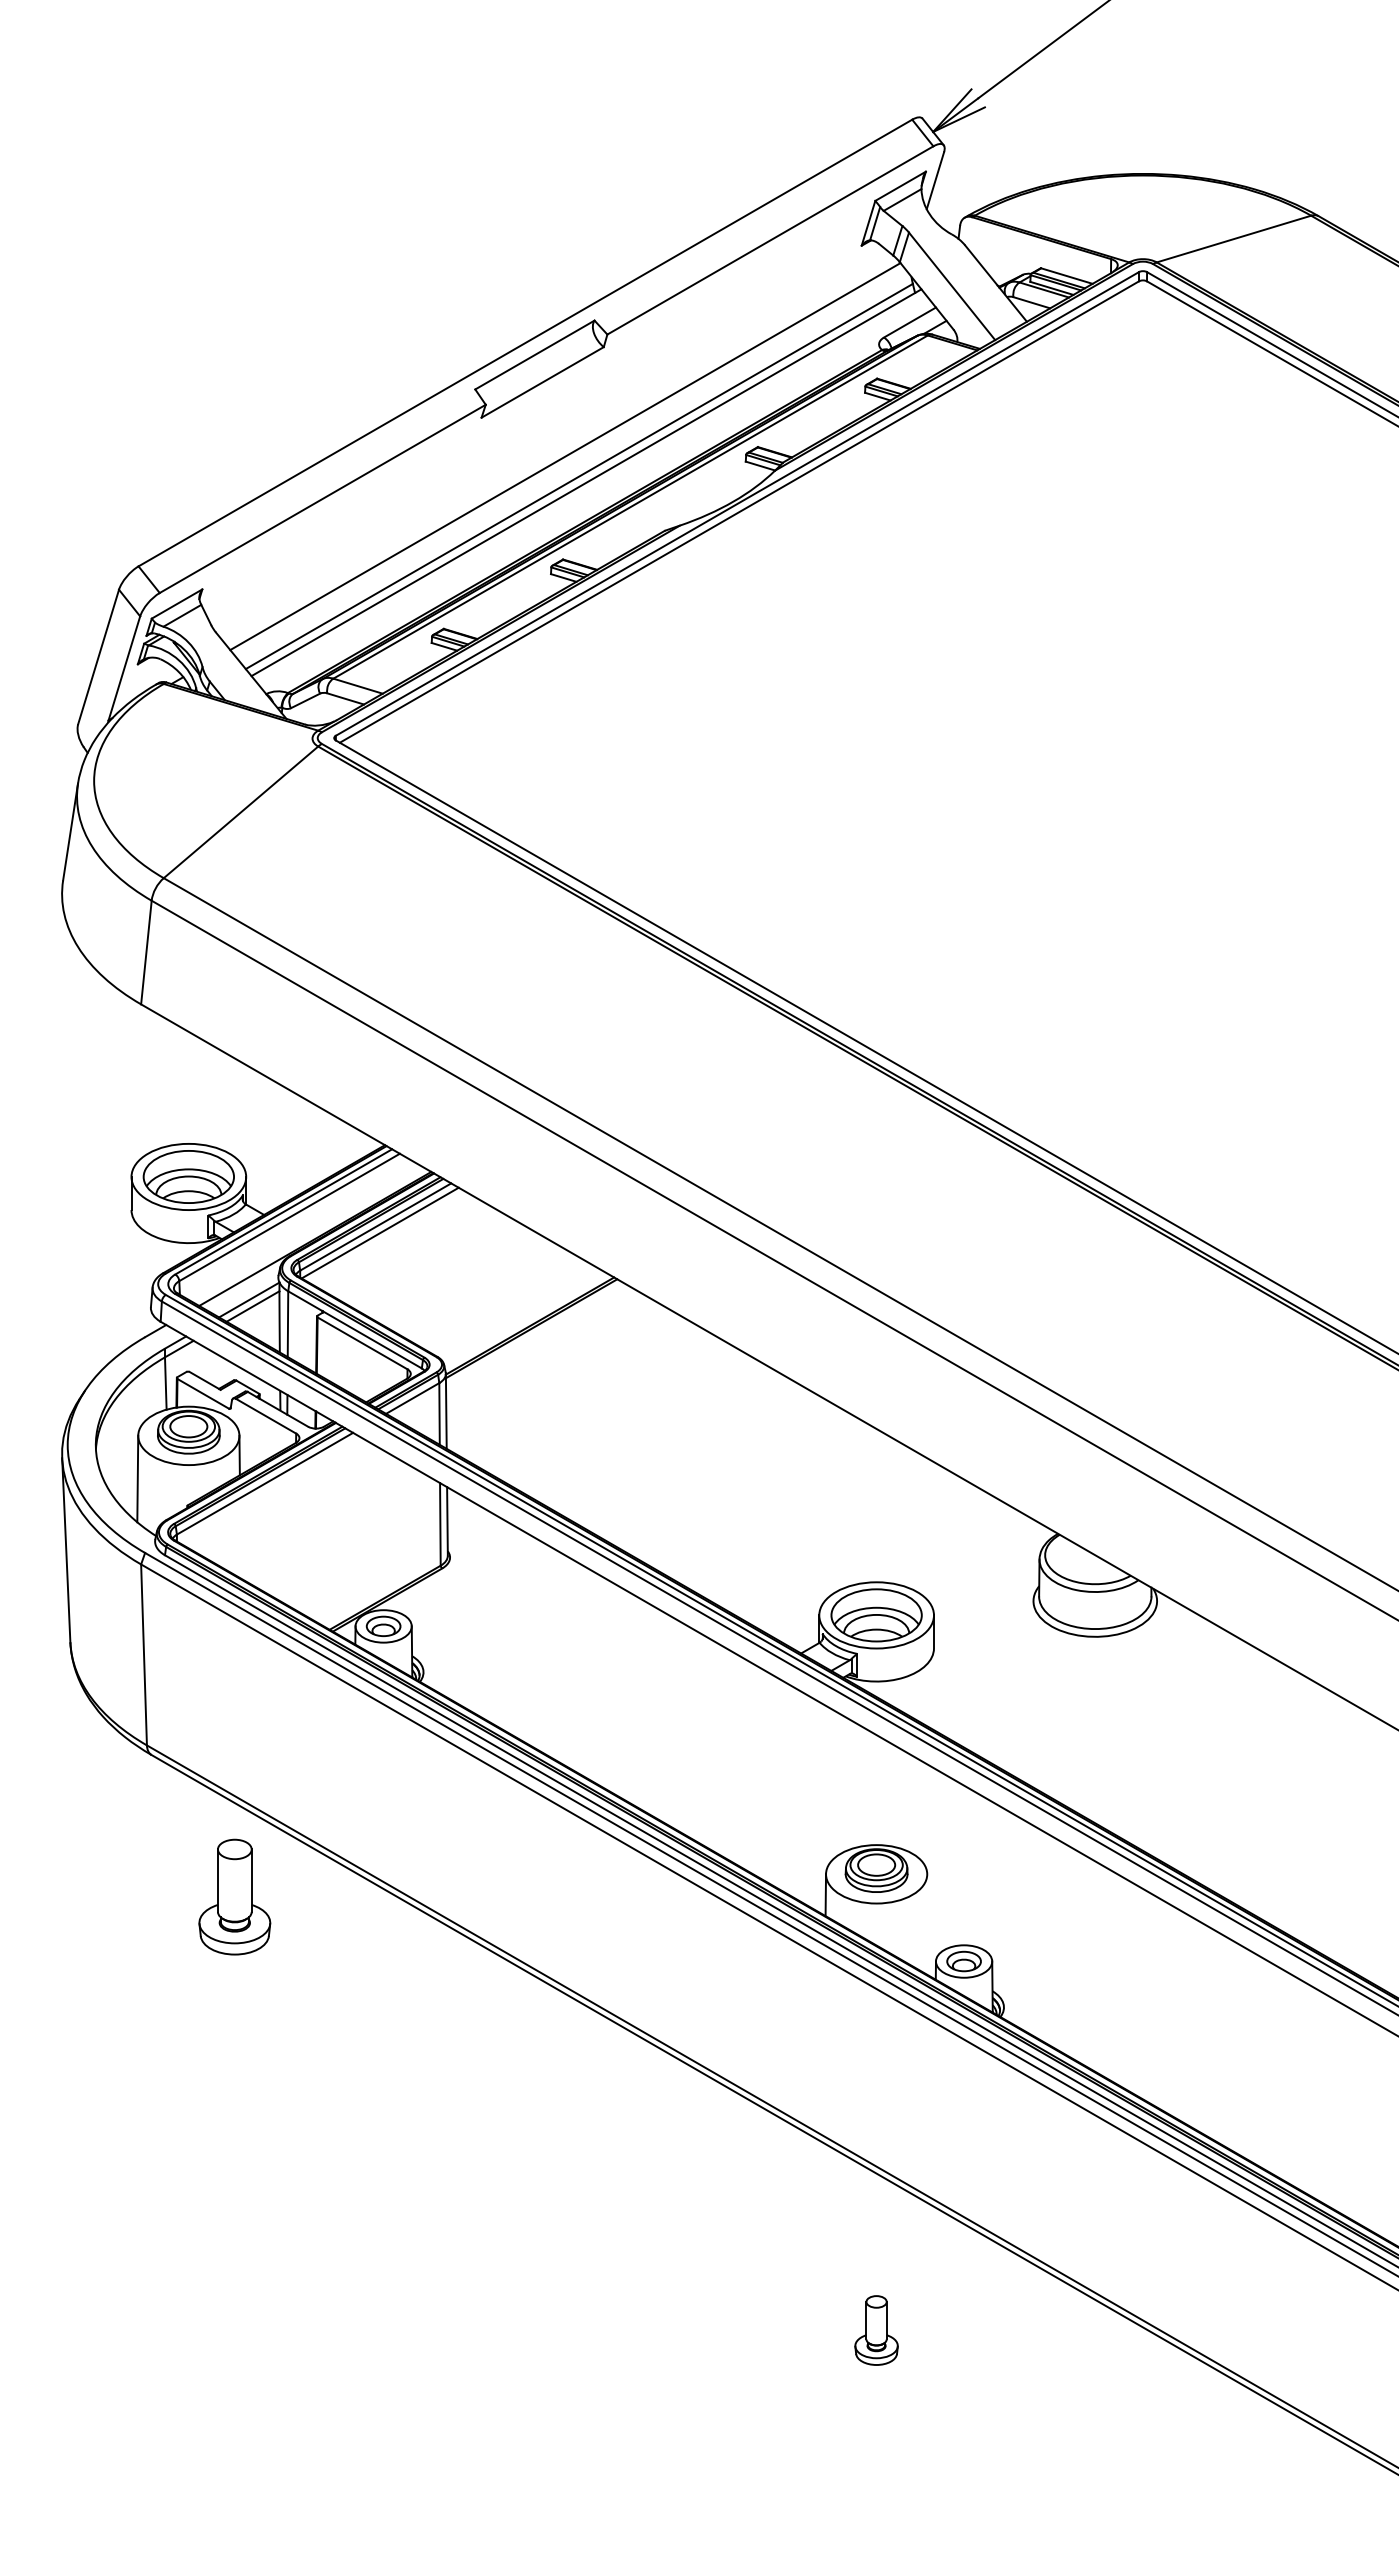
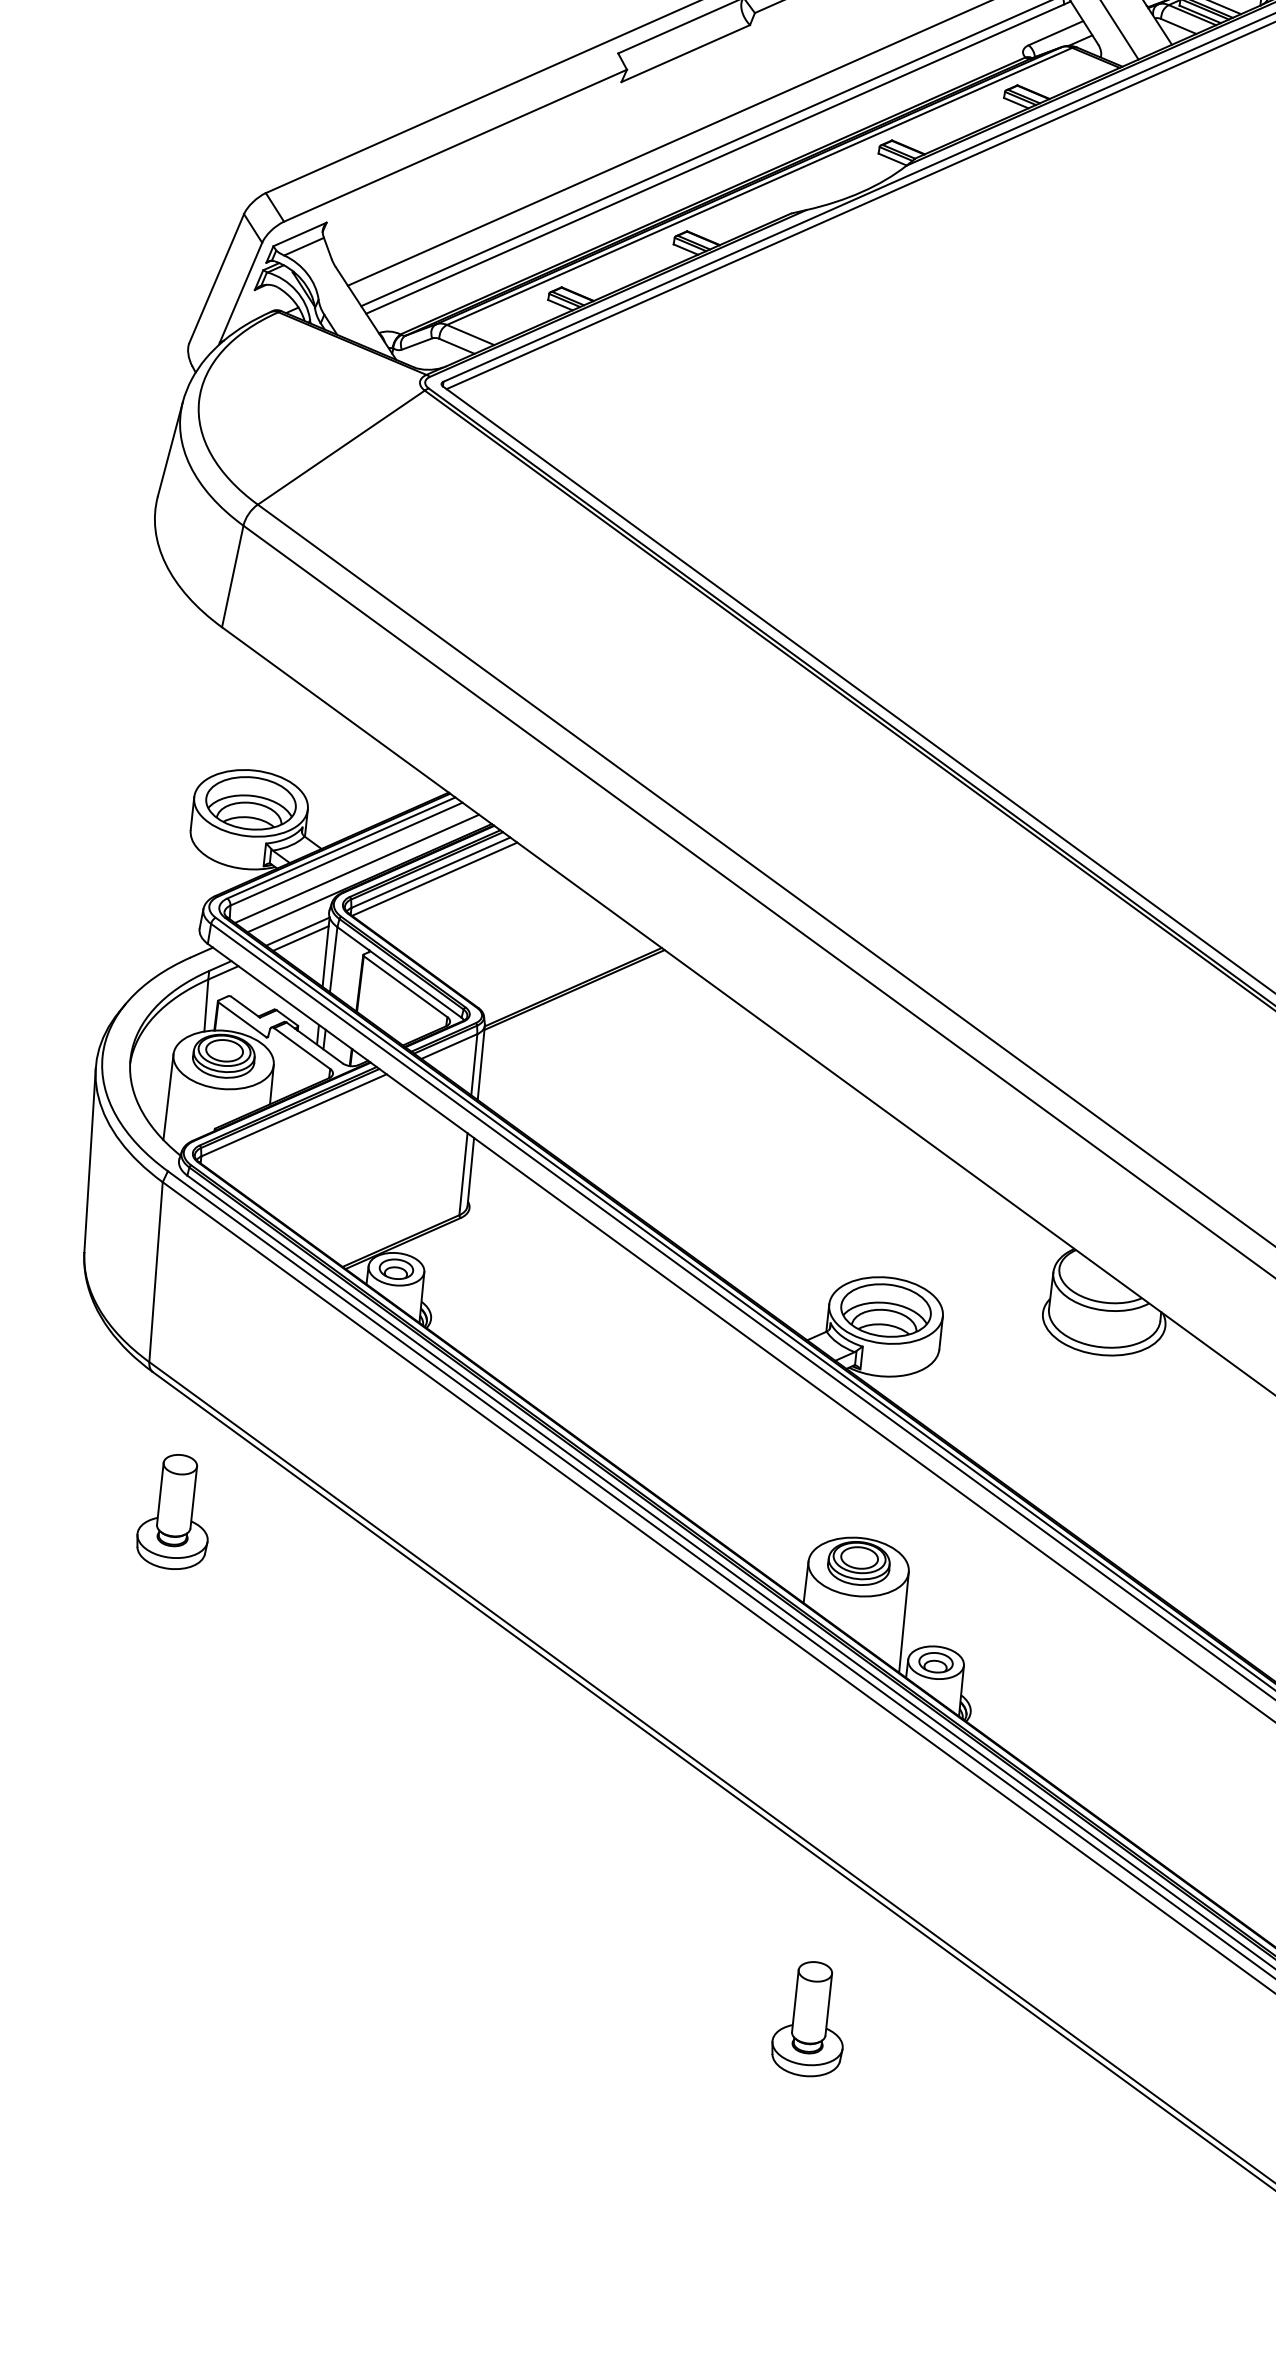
line: (301, 1231) -> (356, 869), added
part: (234, 1896) -> (175, 1511), moved
line: (927, 1924) -> (903, 1622), added
part: (876, 2330) -> (810, 2019), size x1.67

